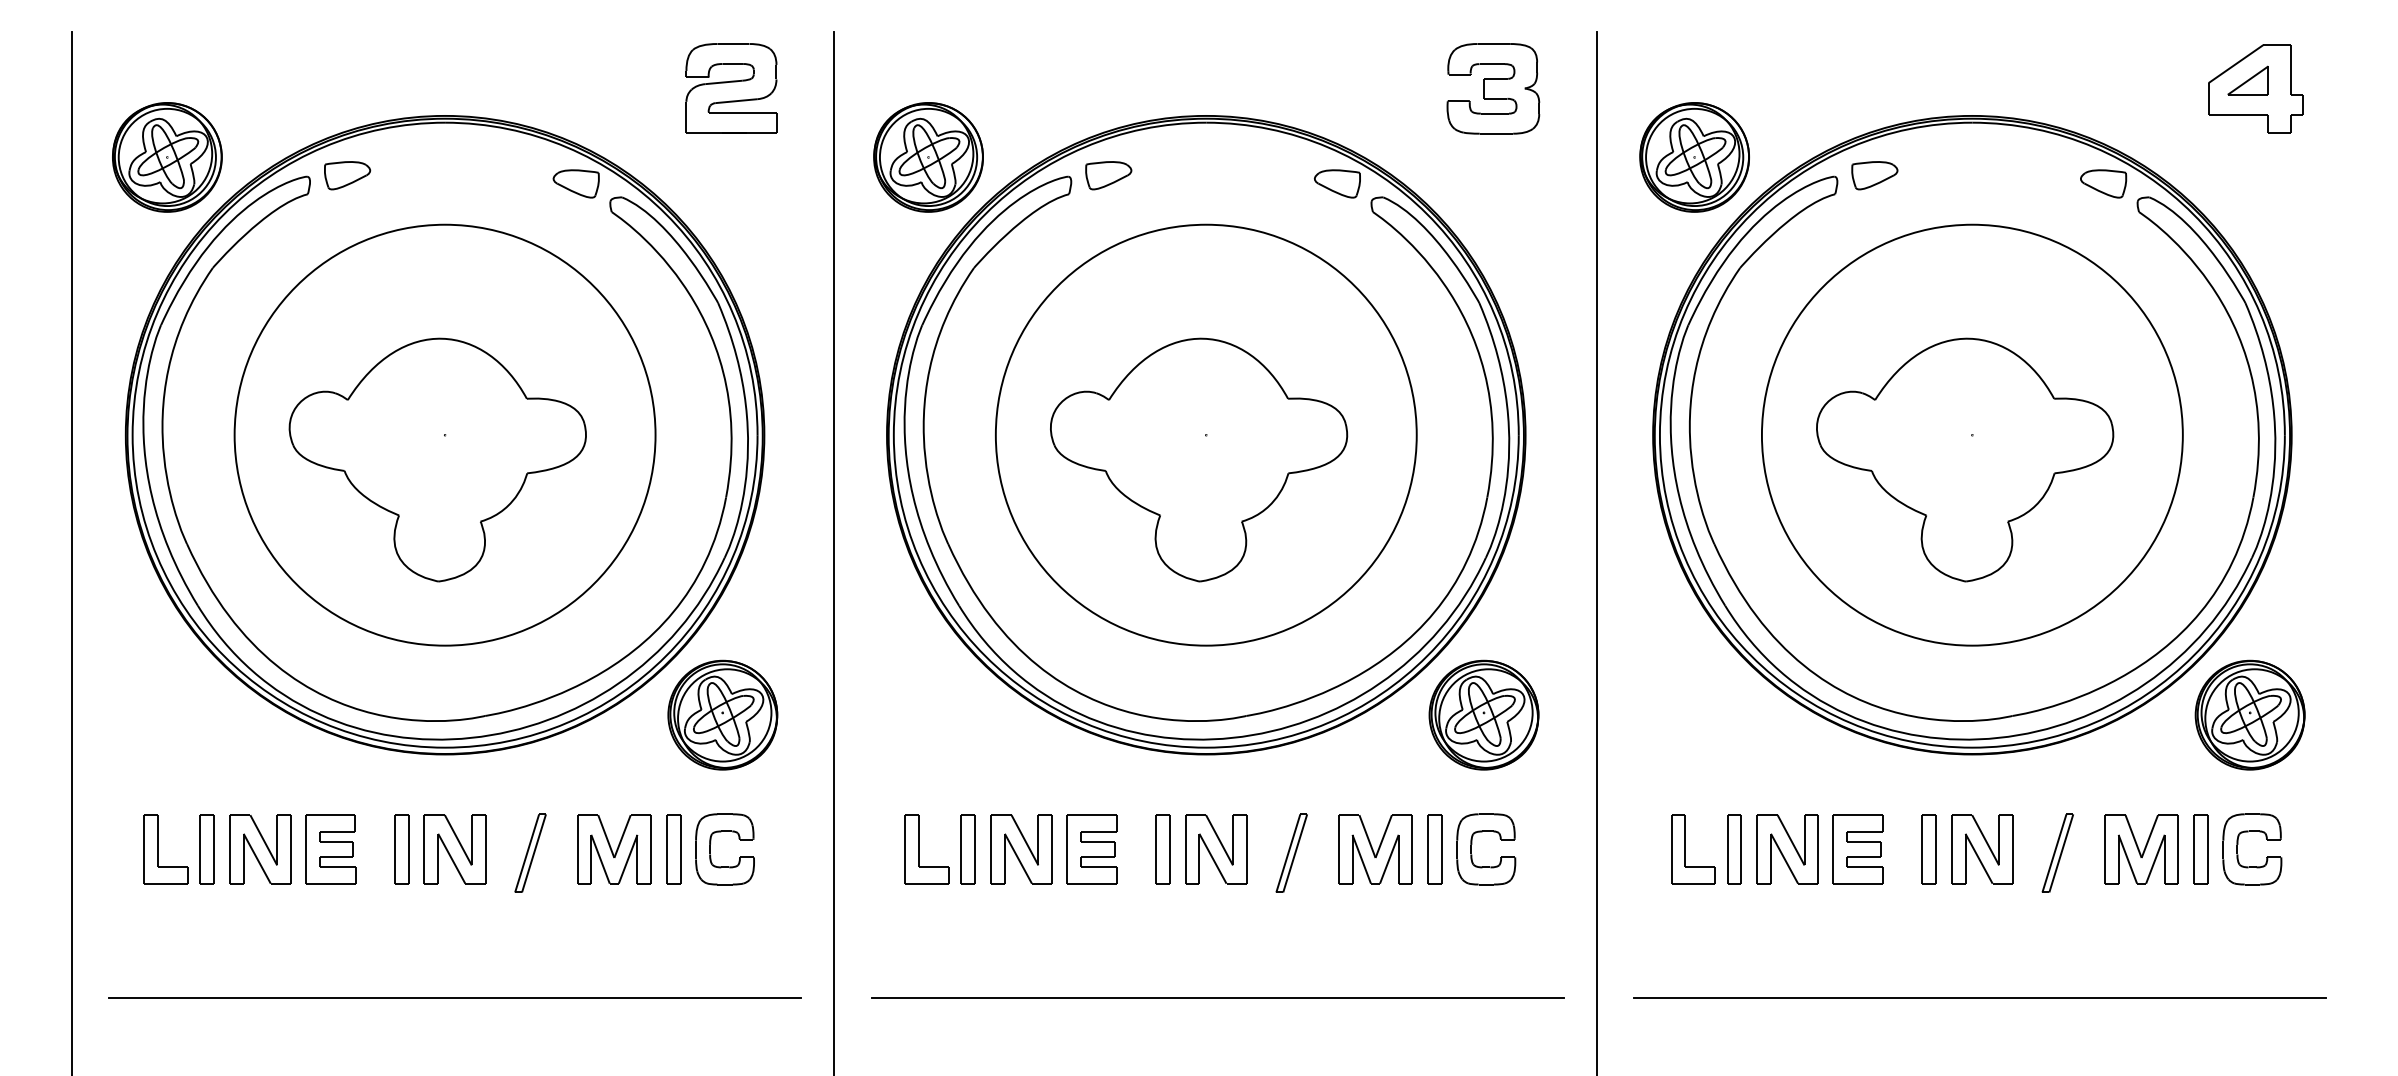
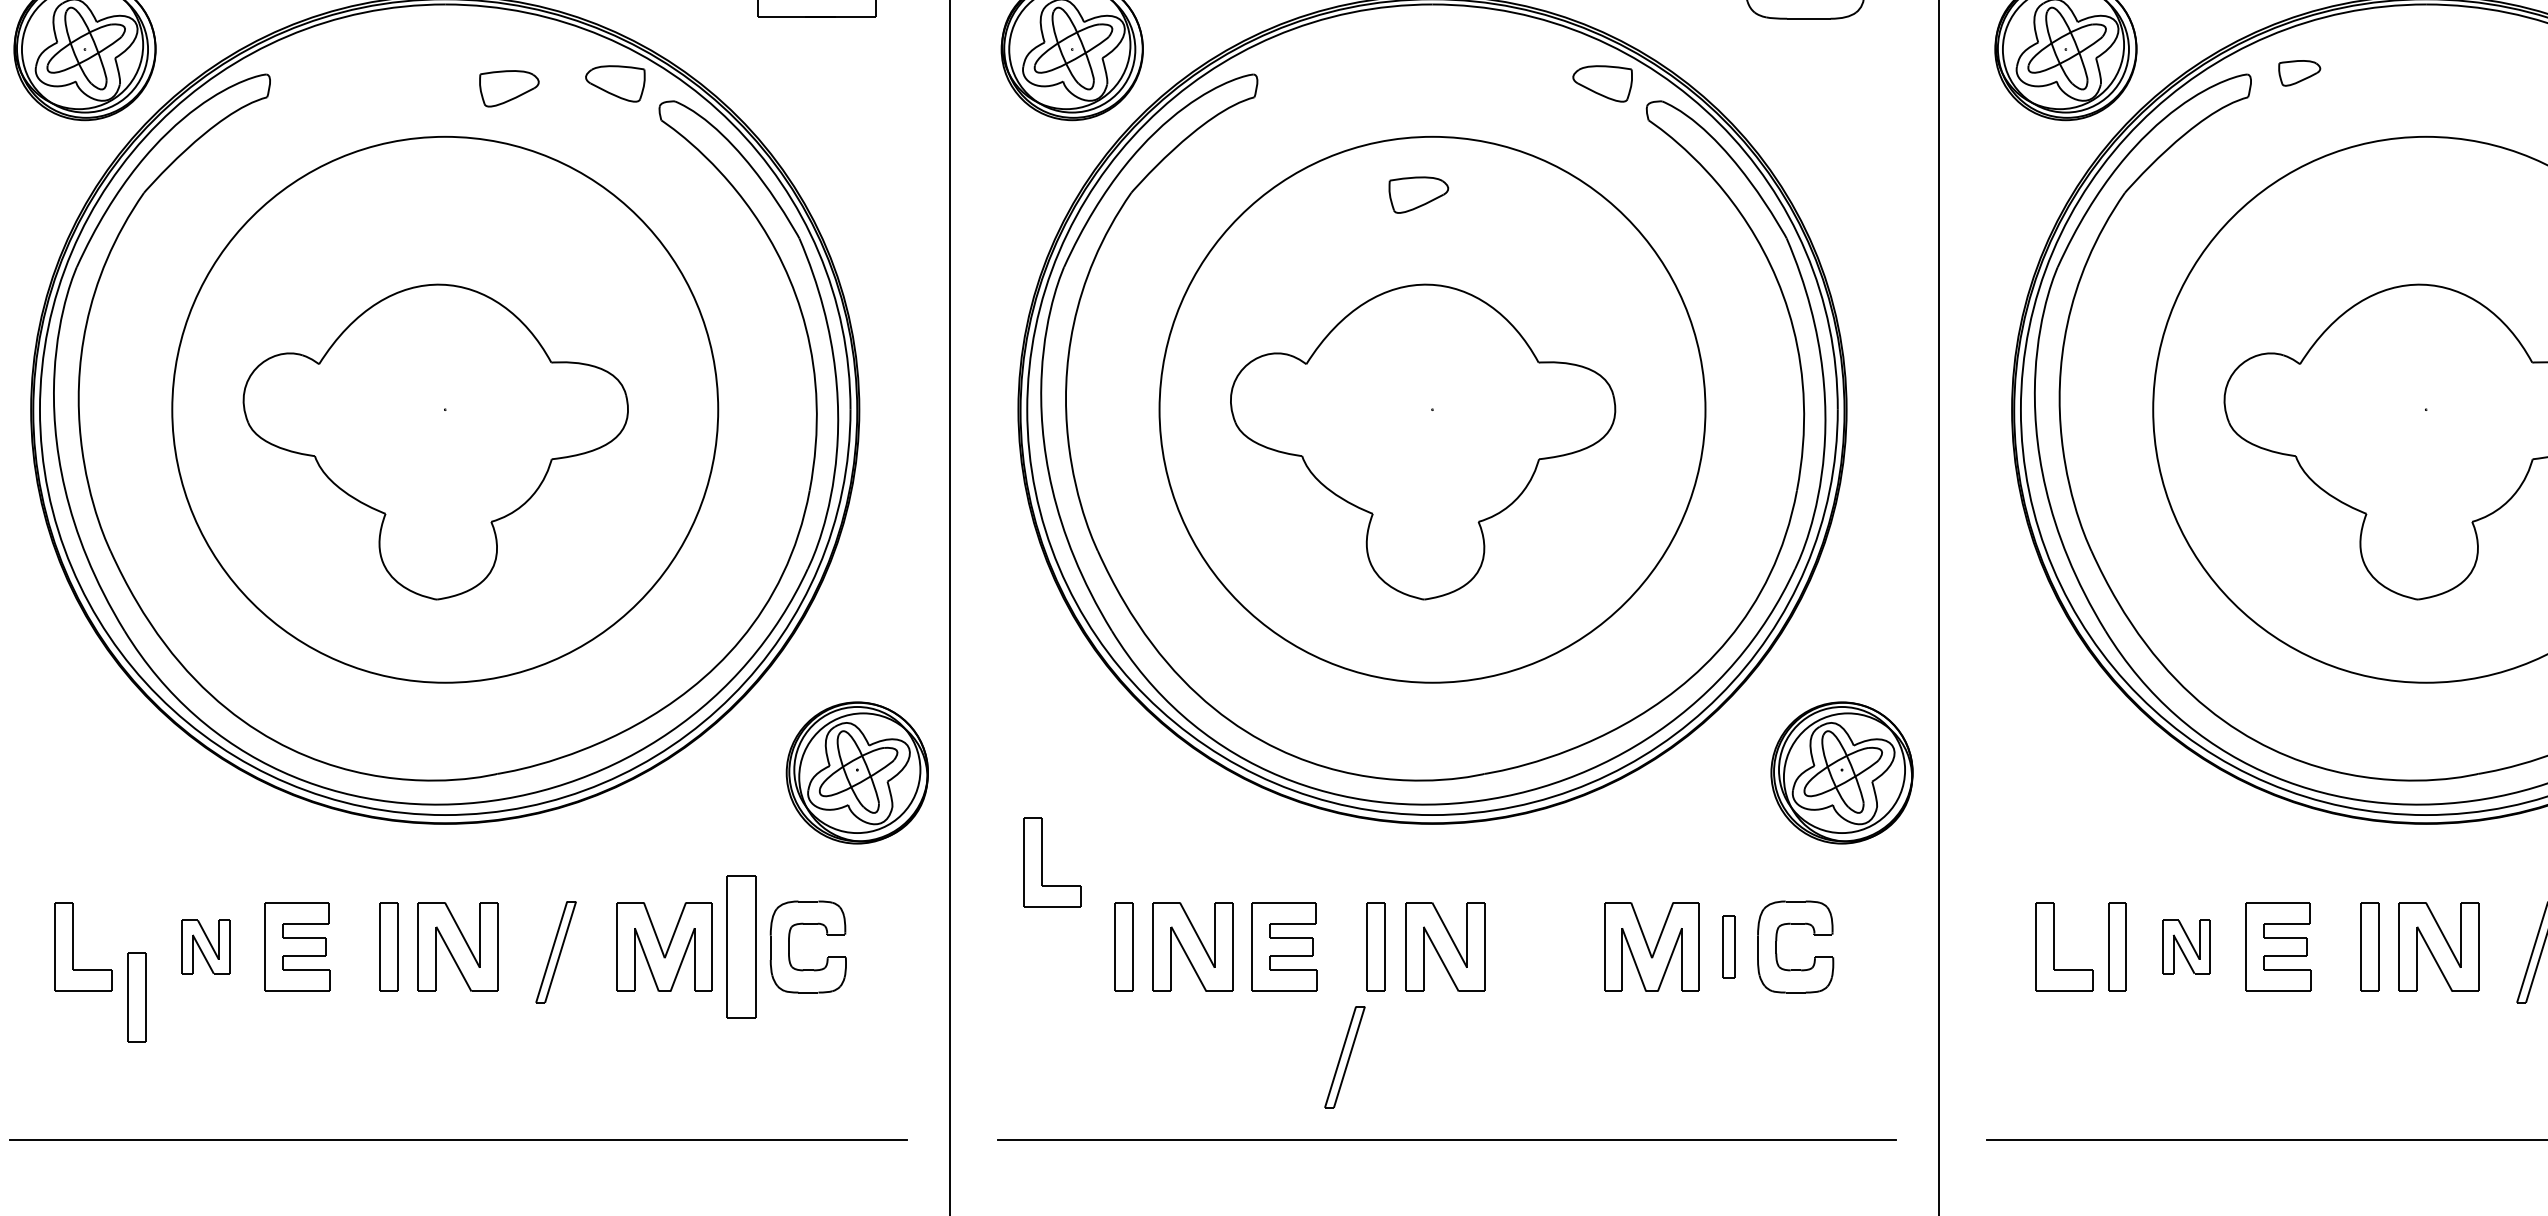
part: (347, 175) -> (509, 88), moved
part: (1108, 175) -> (1418, 194), moved
part: (1874, 175) -> (2299, 72), size x0.7
part: (722, 714) -> (856, 772), moved
part: (1483, 714) -> (1841, 772), moved
part: (206, 849) -> (135, 997), moved
part: (260, 849) -> (205, 947), size x0.6
part: (673, 849) -> (741, 947), size x1.6
part: (919, 849) -> (1042, 862), moved
part: (1434, 849) -> (1728, 947), size x0.7
part: (1787, 849) -> (2186, 947), size x0.6
part: (1291, 852) -> (1344, 1056), moved

